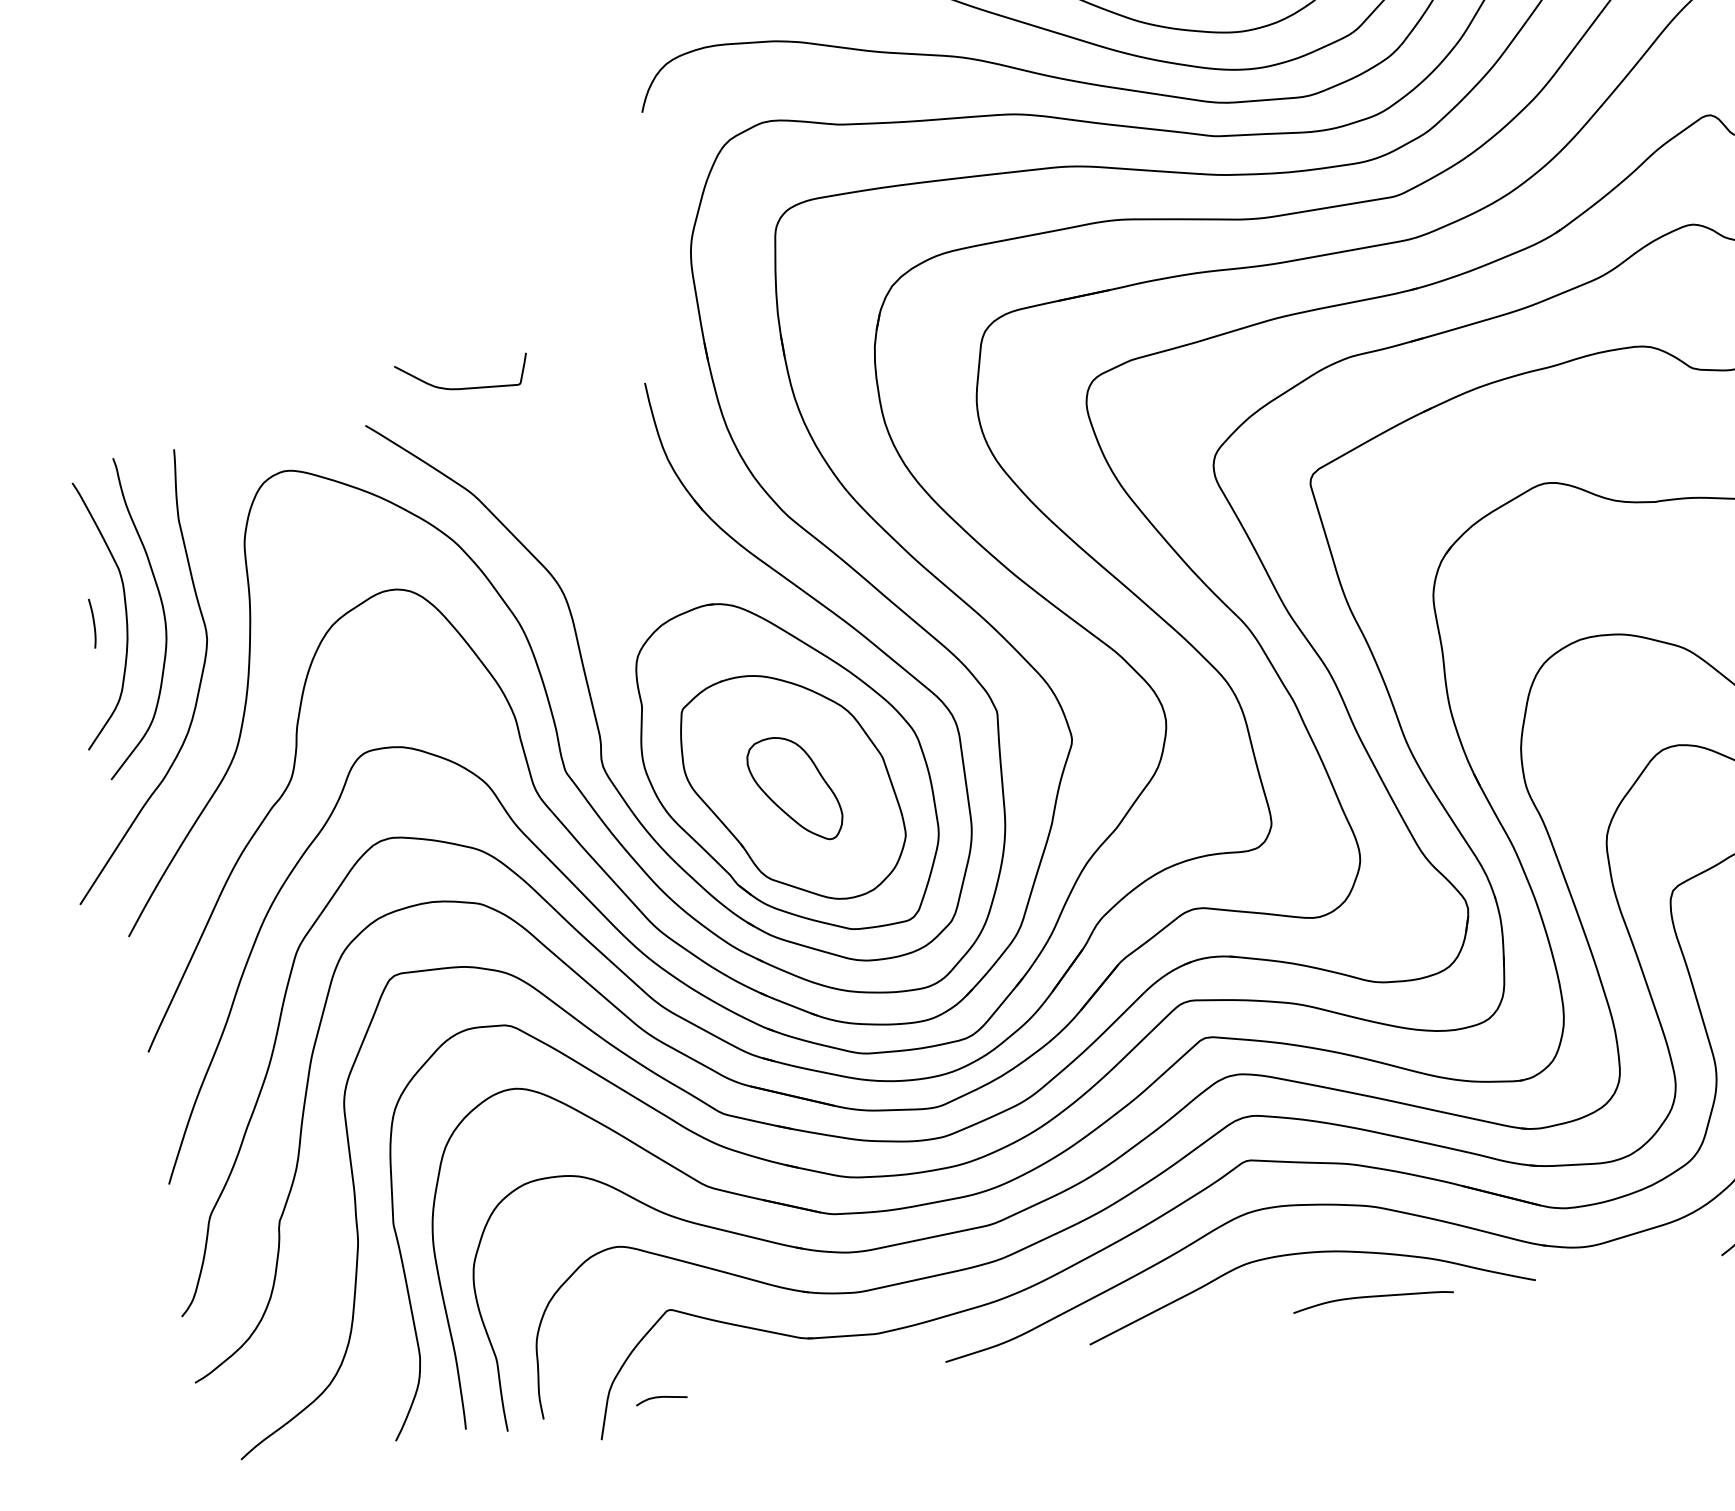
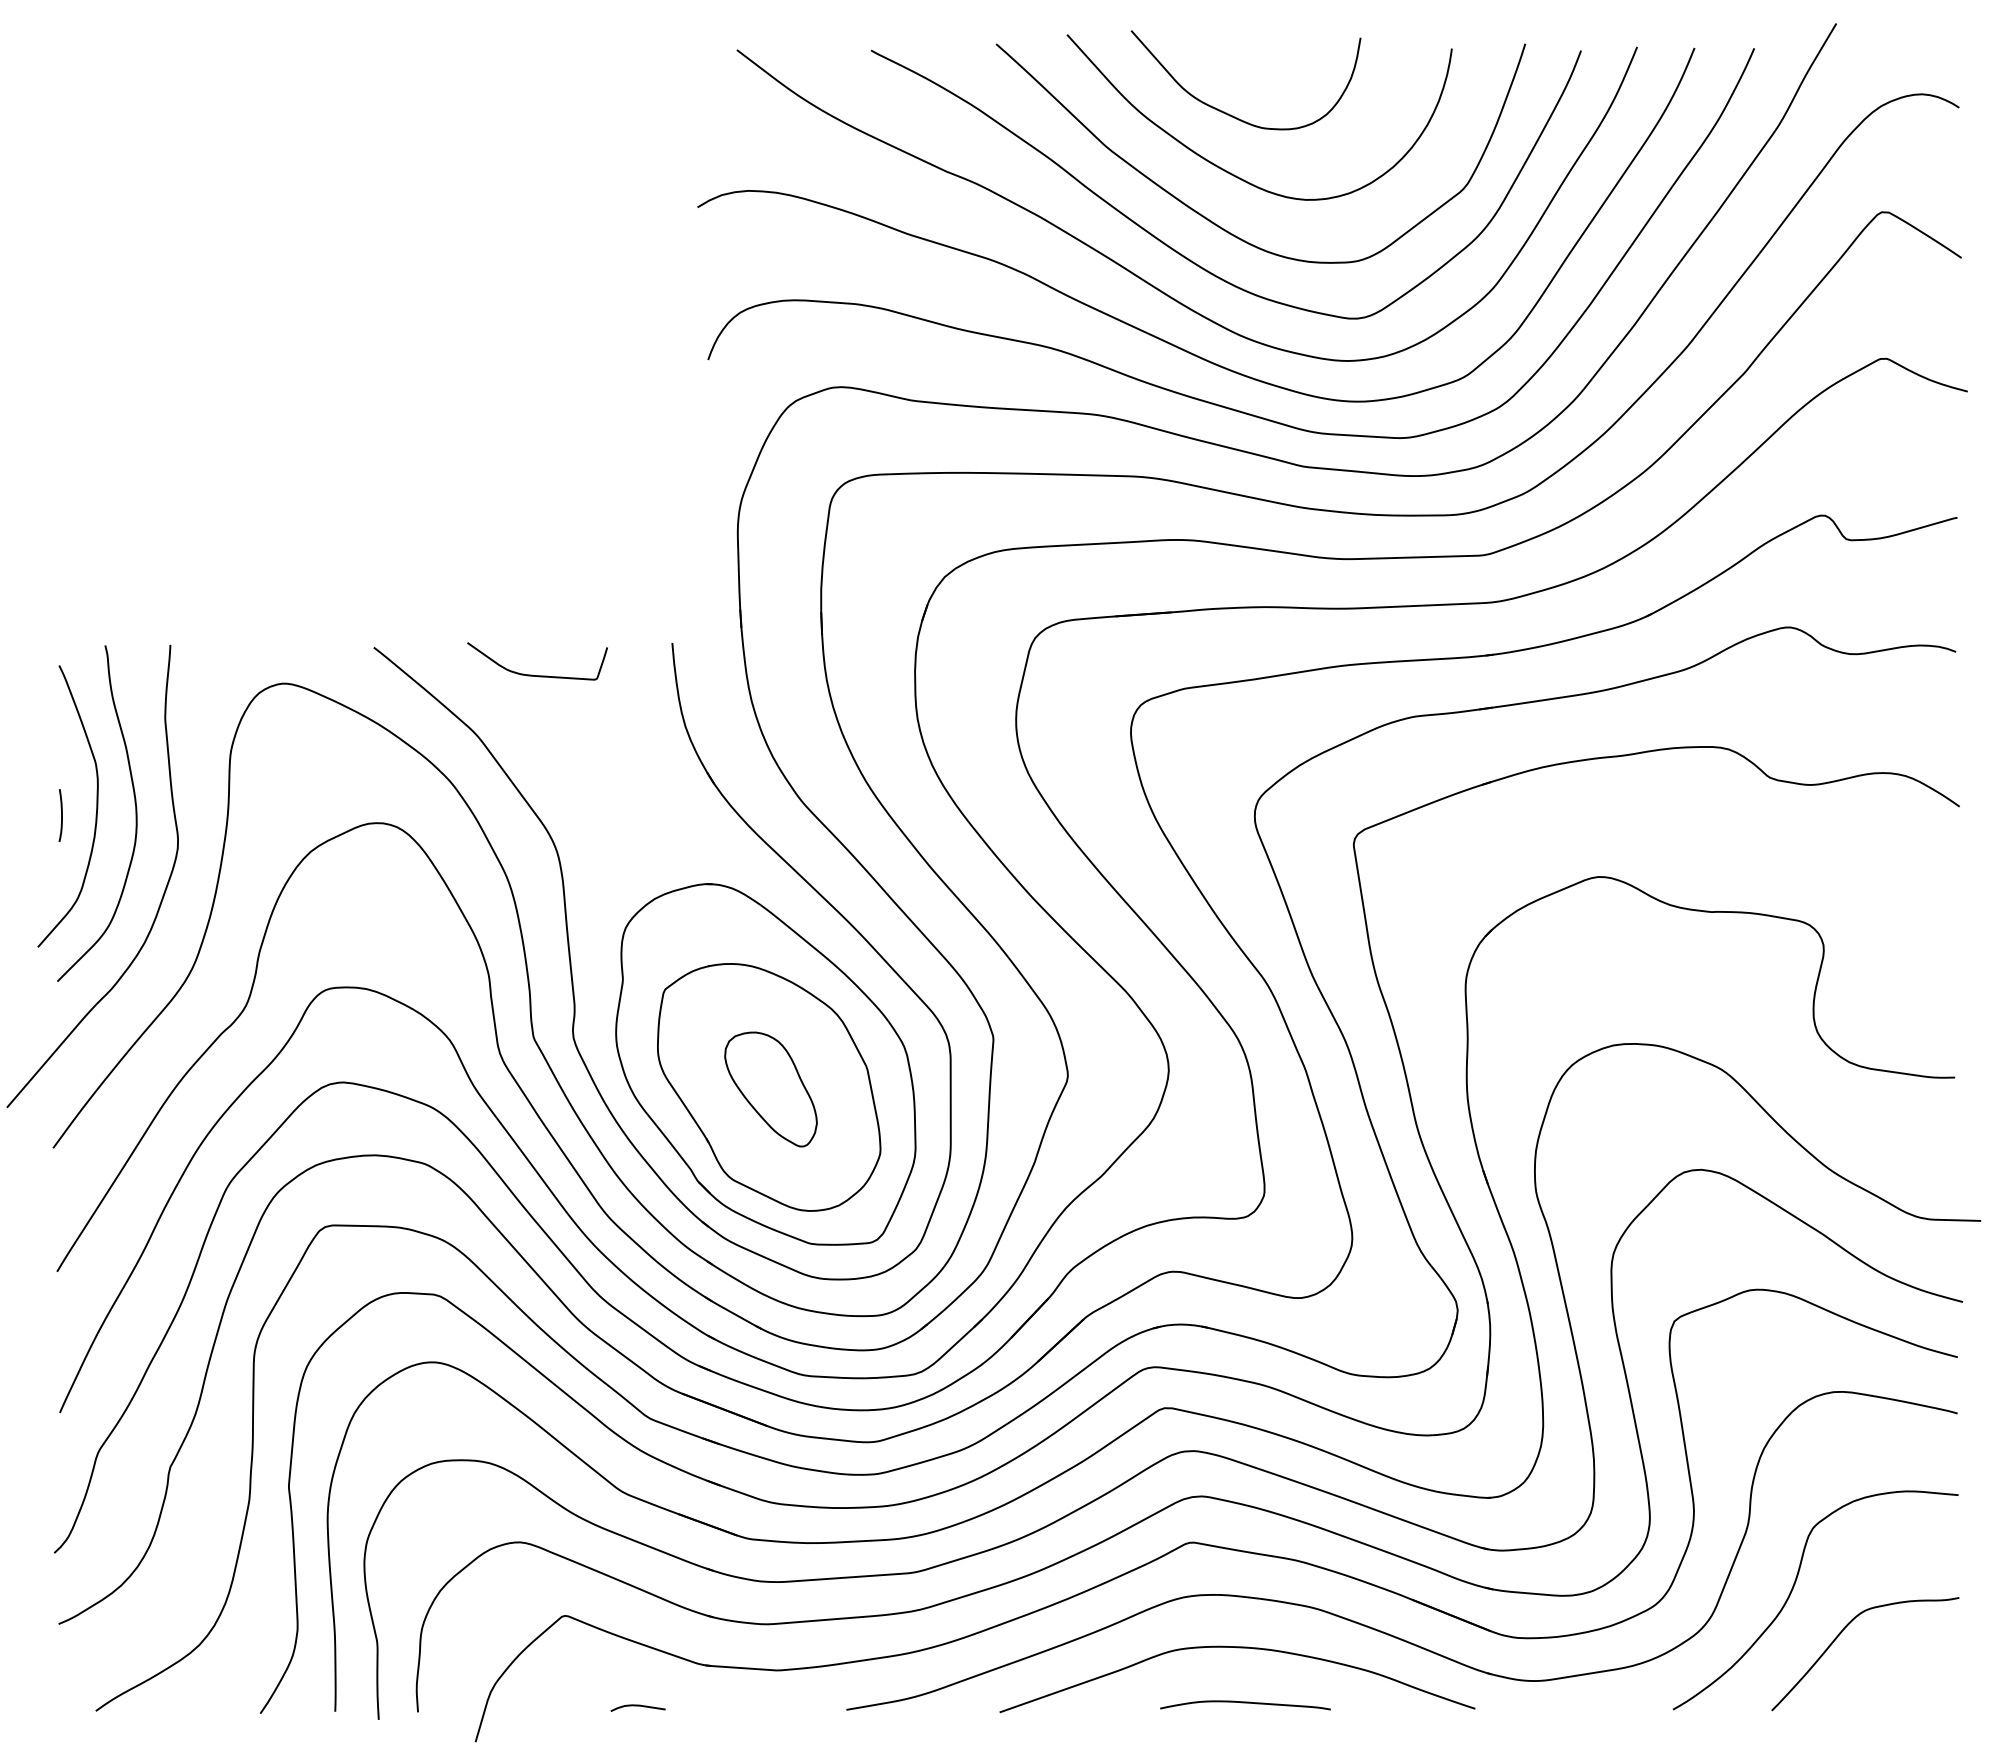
curve: (459, 387) -> (532, 674), moved
curve: (1372, 1297) -> (1245, 1703), moved
curve: (660, 1397) -> (637, 1706), moved

